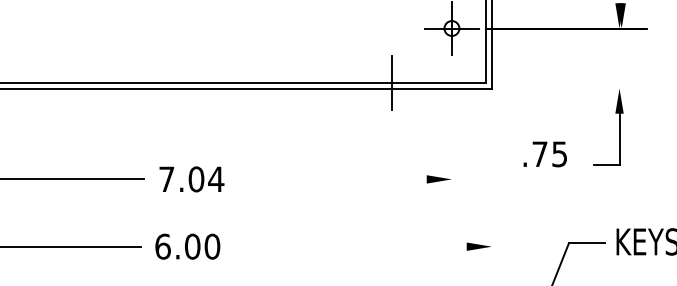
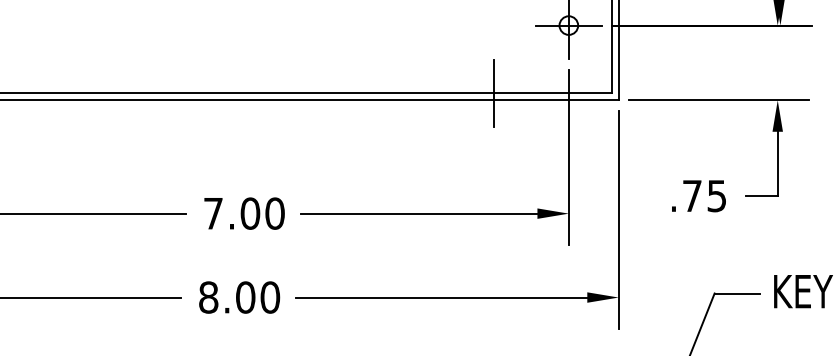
line: (572, 88) -> (719, 100), added
line: (451, 133) -> (568, 156), added
text: (544, 154) -> (697, 196), moved
text: (216, 179) -> (275, 213), 7.04 -> 7.00
line: (331, 179) -> (418, 213), added
line: (491, 184) -> (618, 220), added
text: (162, 246) -> (208, 297), 6.00 -> 8.00
line: (349, 246) -> (441, 297), added

